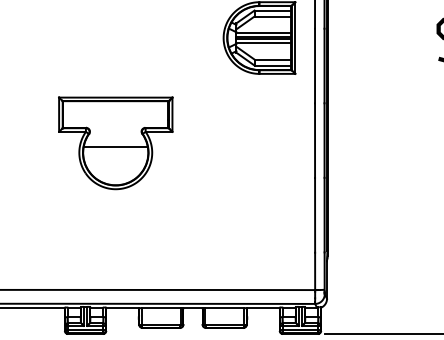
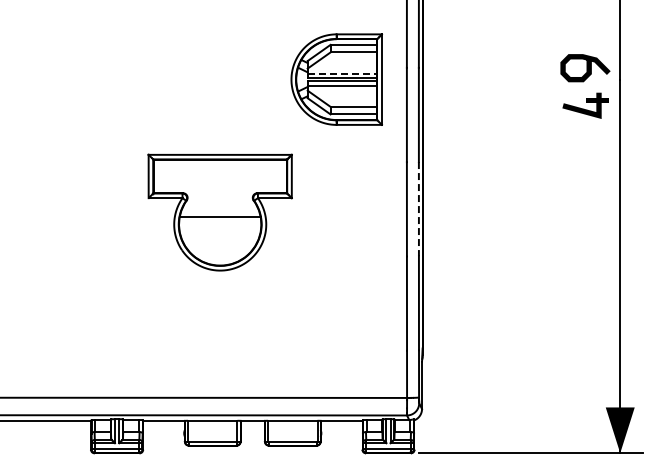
line: (264, 33) -> (342, 73), solid -> dashed
line: (324, 140) -> (418, 209), solid -> dashed
part: (115, 143) -> (219, 212), moved

